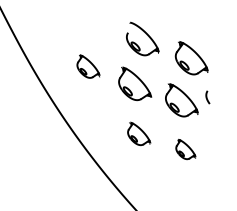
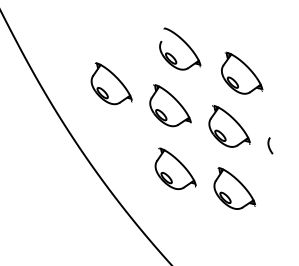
part: (88, 66) -> (111, 83), size x1.43
curve: (207, 97) -> (269, 145), moved
part: (139, 133) -> (175, 168), size x1.43
part: (185, 149) -> (234, 188), size x1.67

